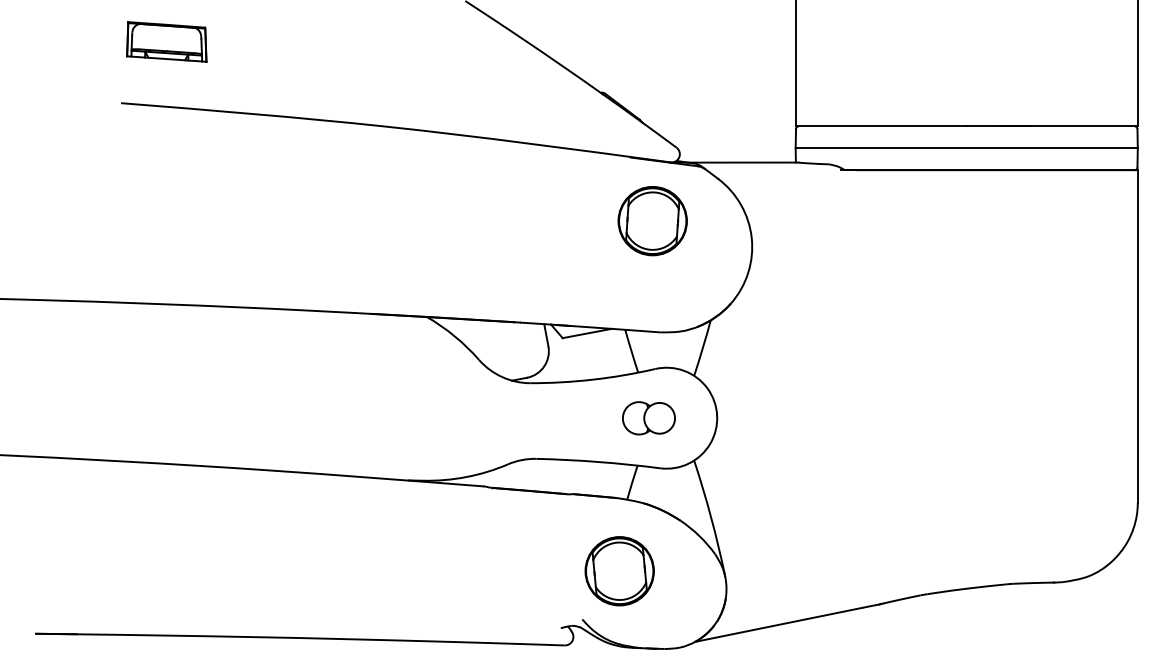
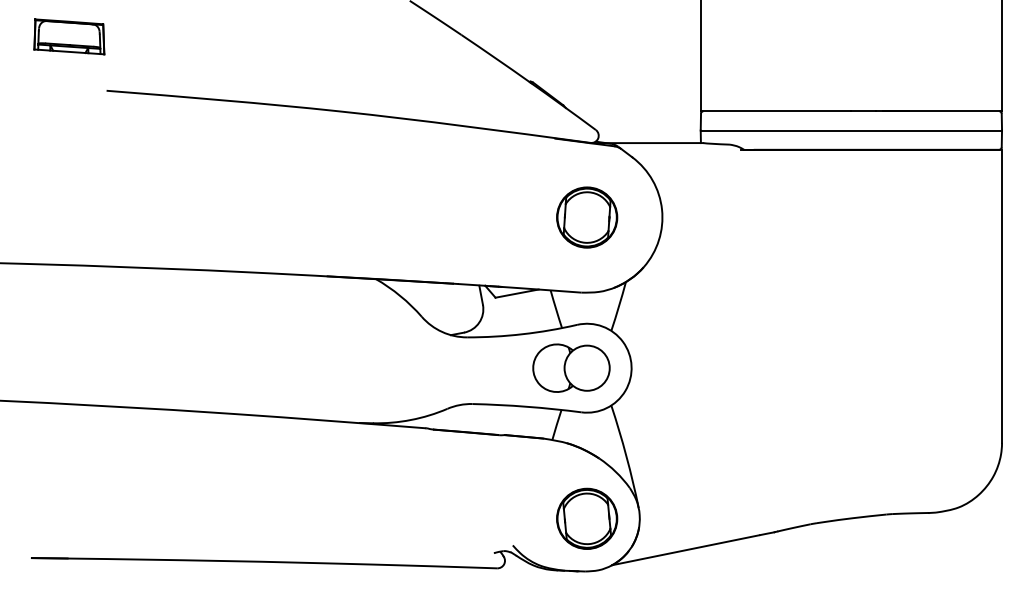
part: (166, 41) -> (69, 36), moved
part: (652, 221) -> (586, 217), moved
part: (648, 418) -> (571, 368), size x1.67
part: (619, 571) -> (586, 519), moved

